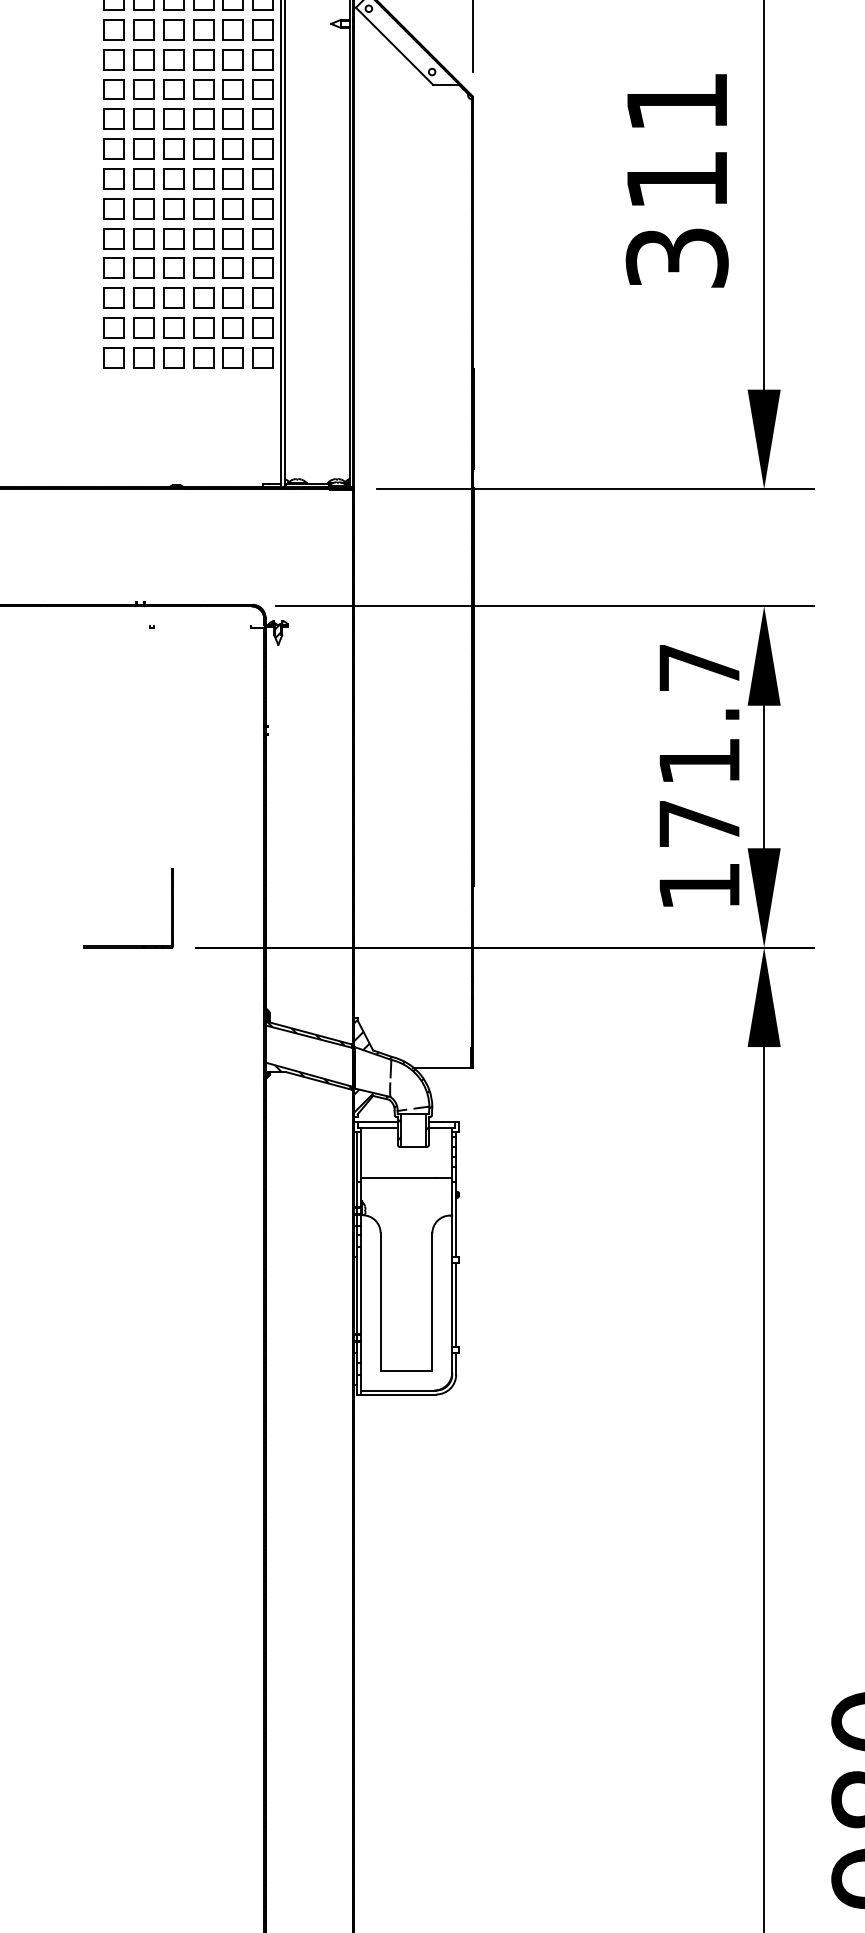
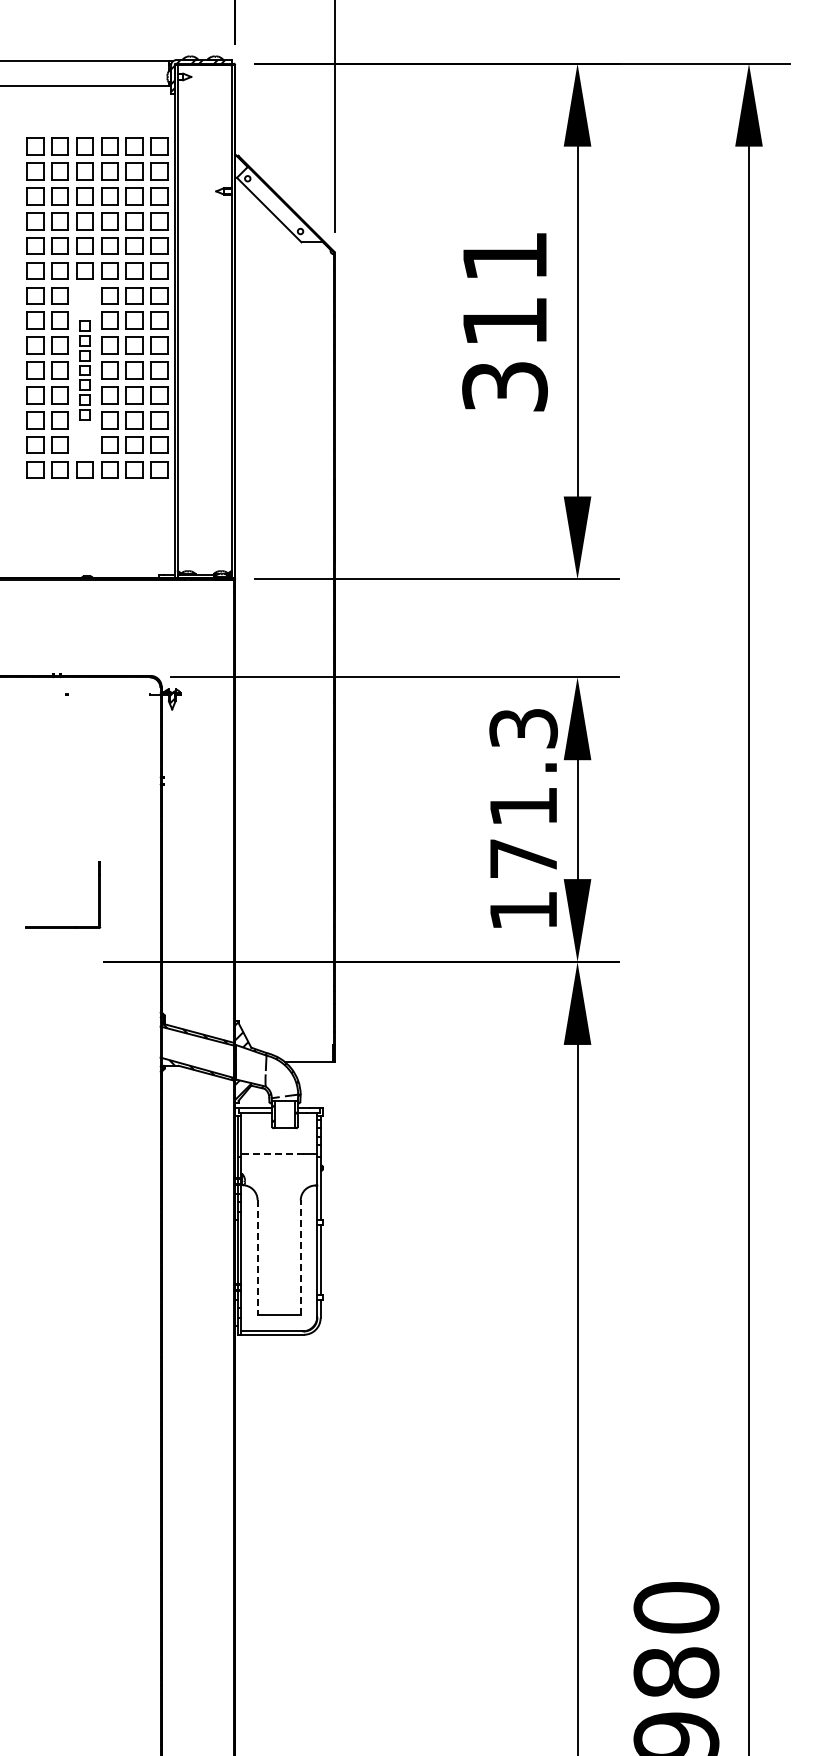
part: (173, 238) -> (84, 370), size x0.6
text: (699, 667) -> (523, 728), 171.7 -> 171.3
part: (128, 945) -> (63, 926), moved
line: (398, 1178) -> (272, 1154), solid -> dashed
line: (432, 1301) -> (300, 1257), solid -> dashed
line: (380, 1303) -> (257, 1258), solid -> dashed

